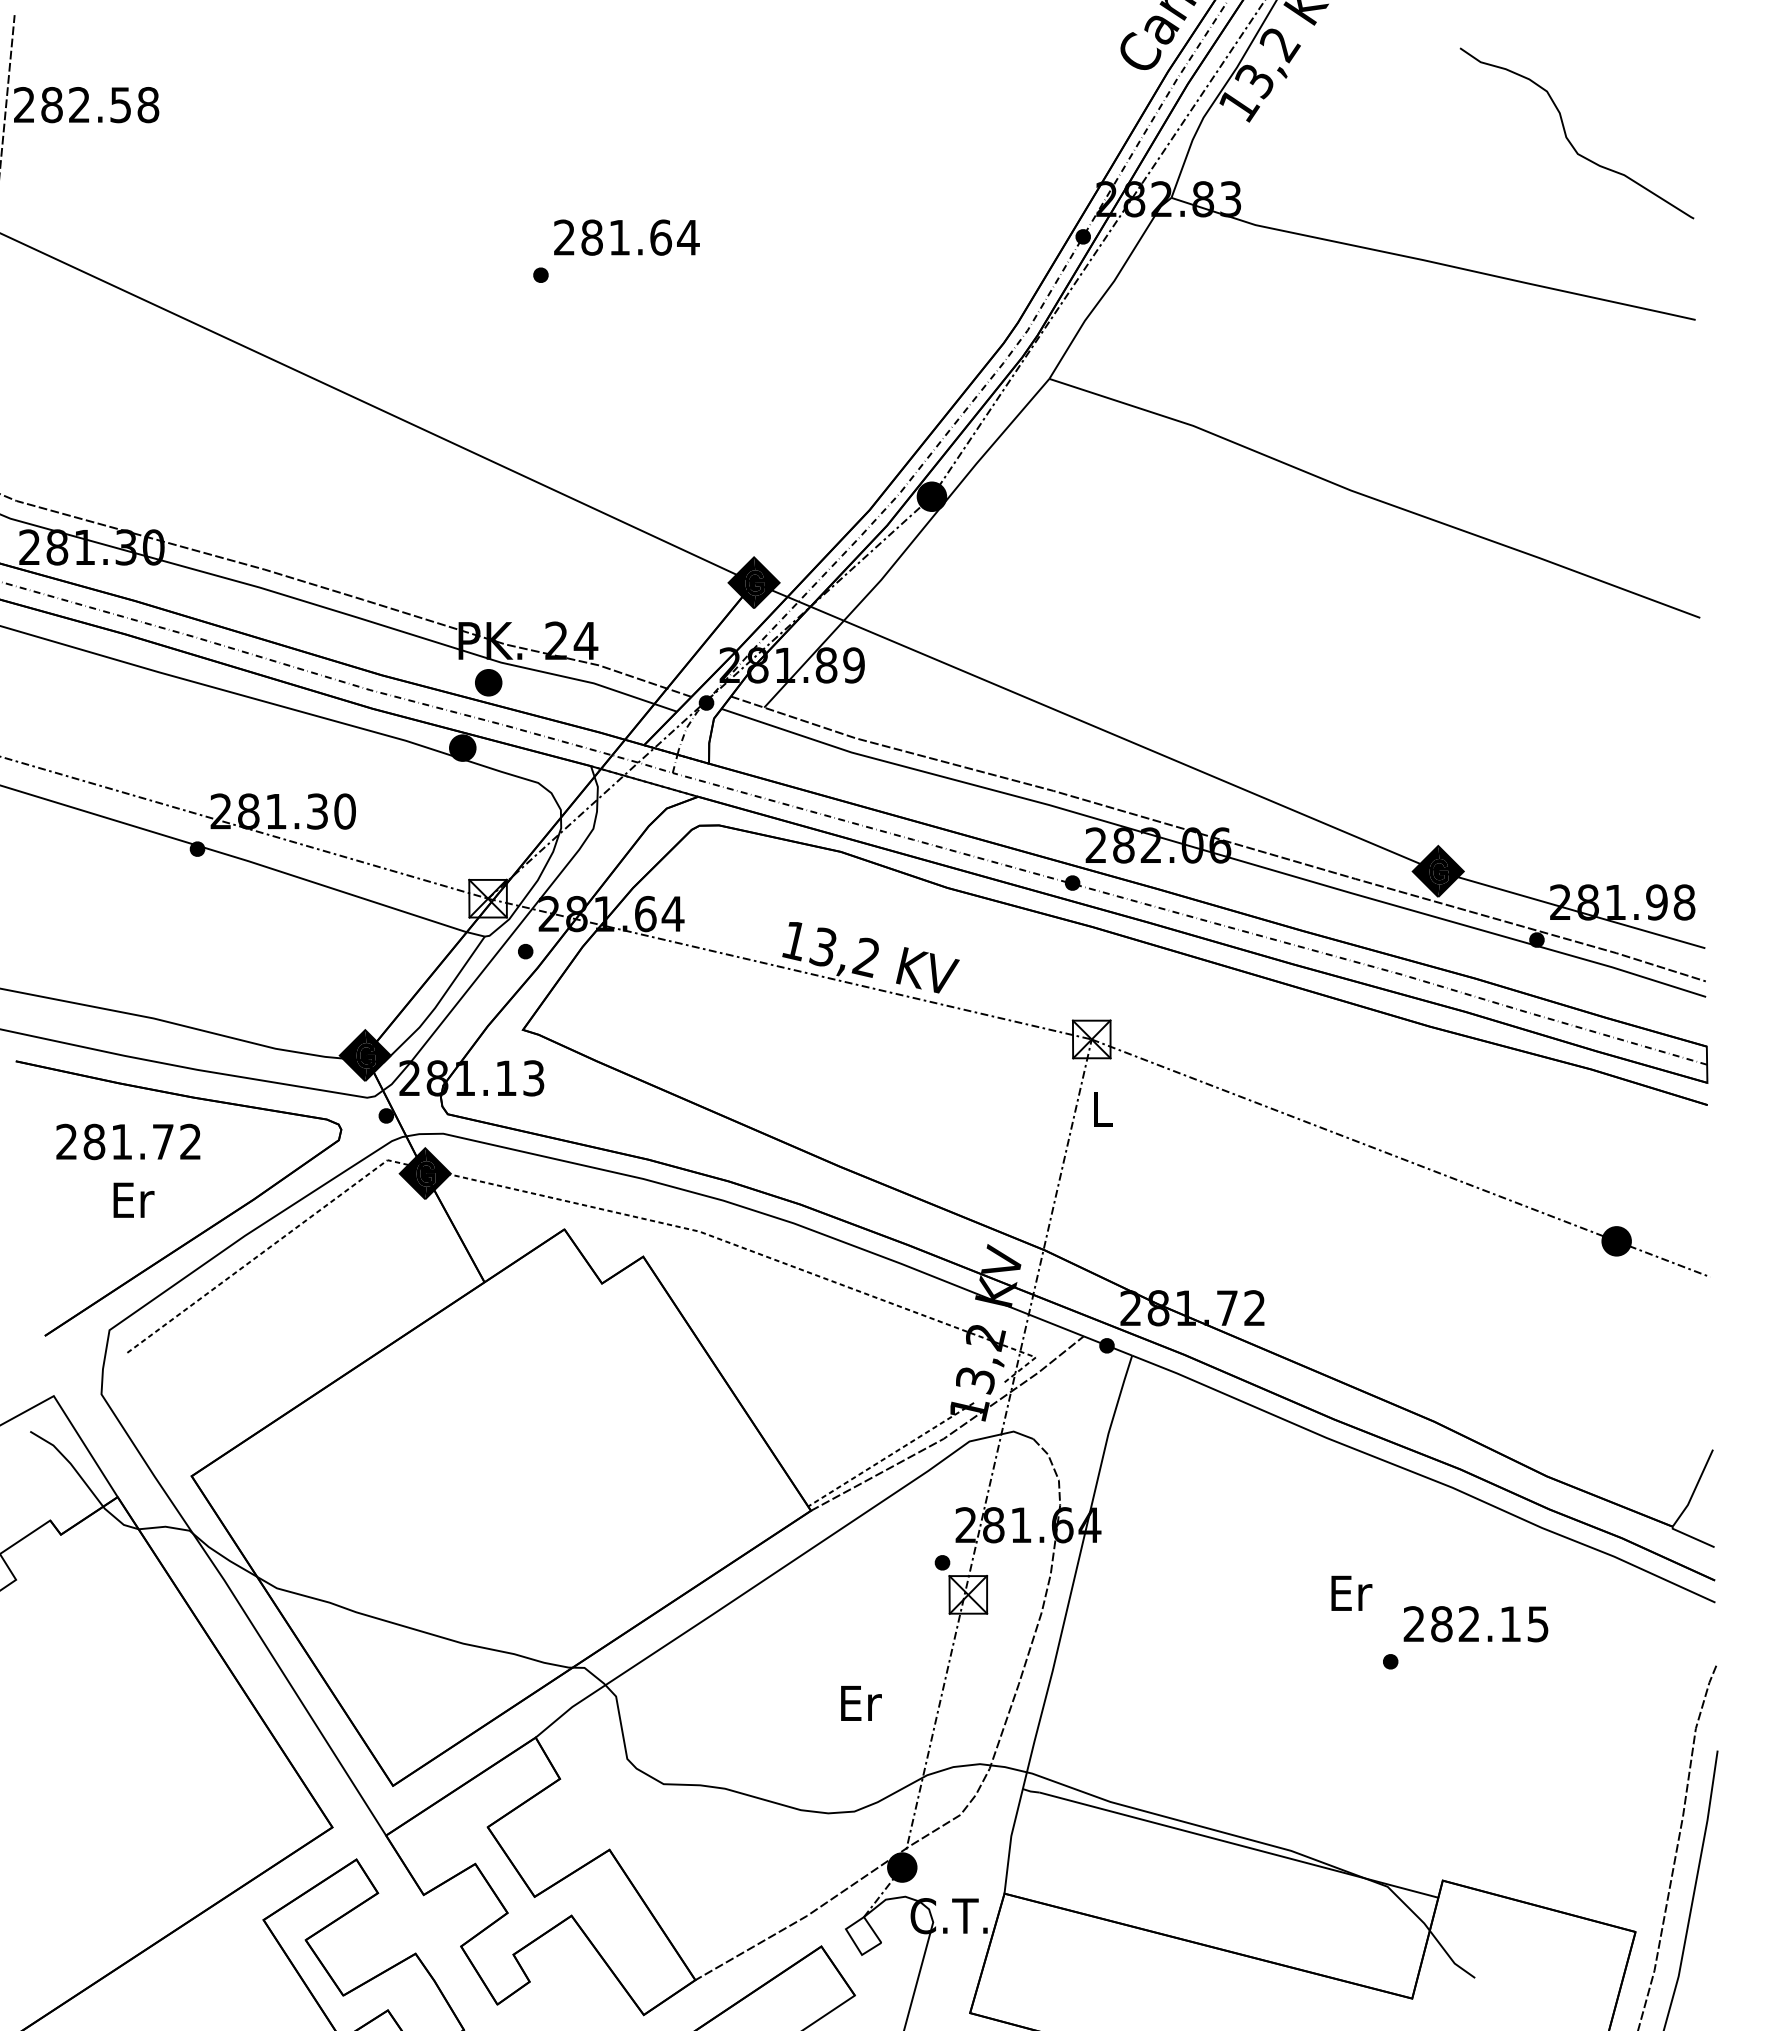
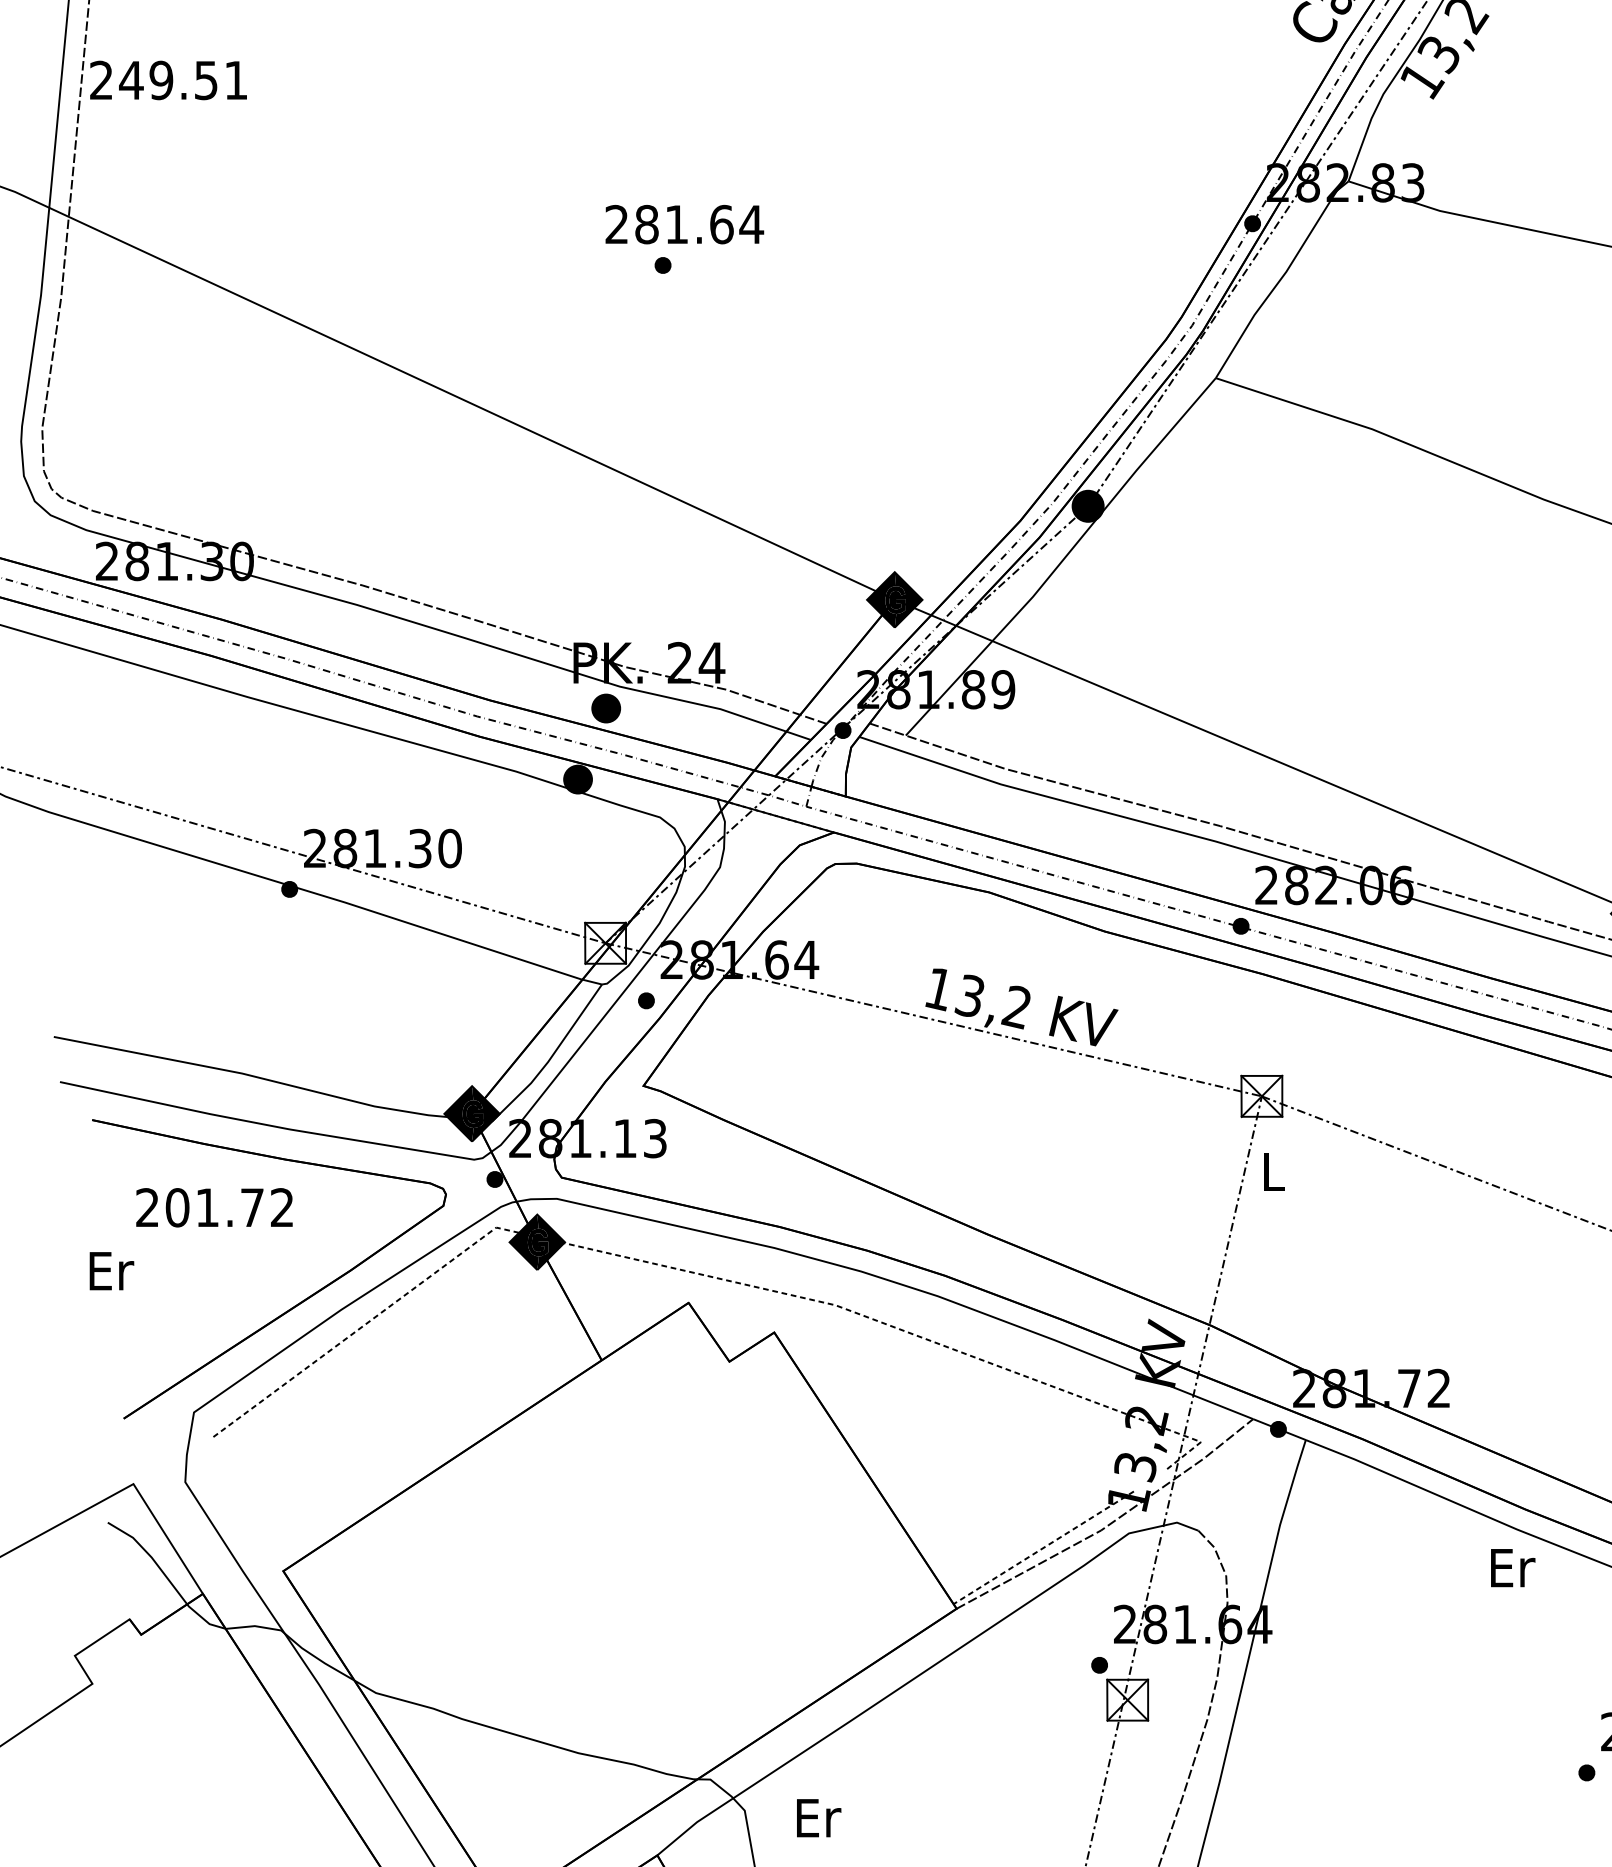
text: (99, 105) -> (183, 80), 282.58 -> 249.51
text: (626, 237) -> (684, 224), moved
text: (94, 1141) -> (177, 1207), 281.72 -> 201.72
text: (133, 1199) -> (111, 1270), moved
text: (1351, 1592) -> (1512, 1567), moved
text: (861, 1703) -> (819, 1818), moved

